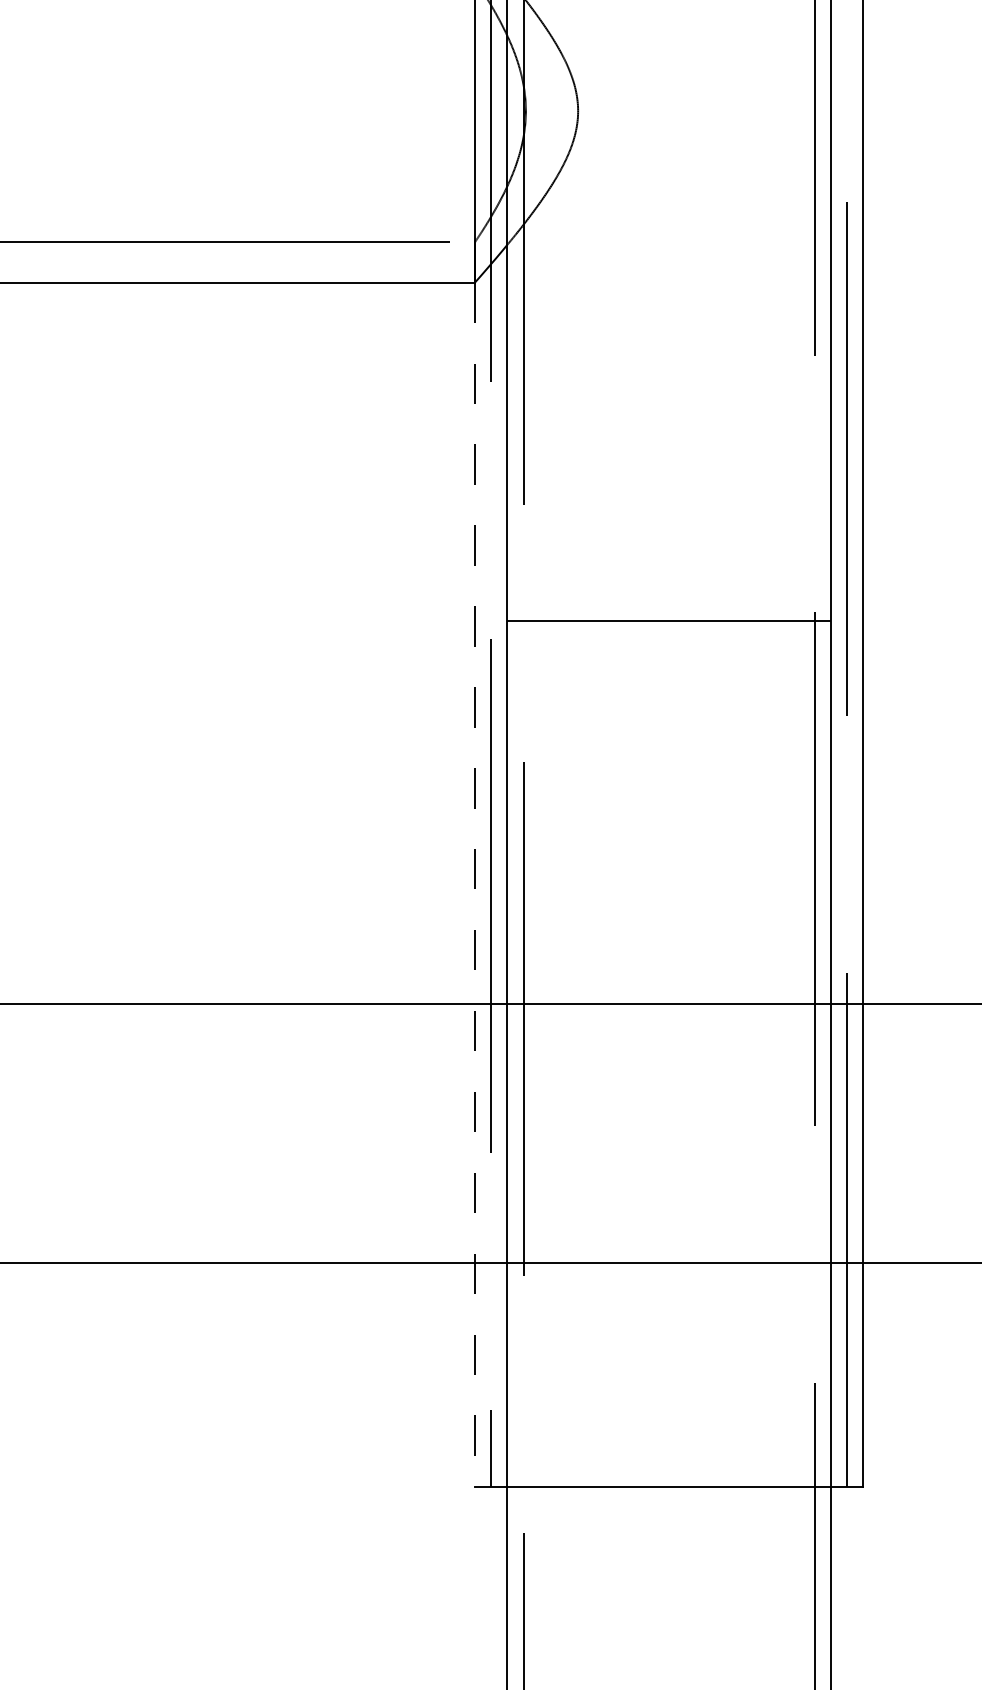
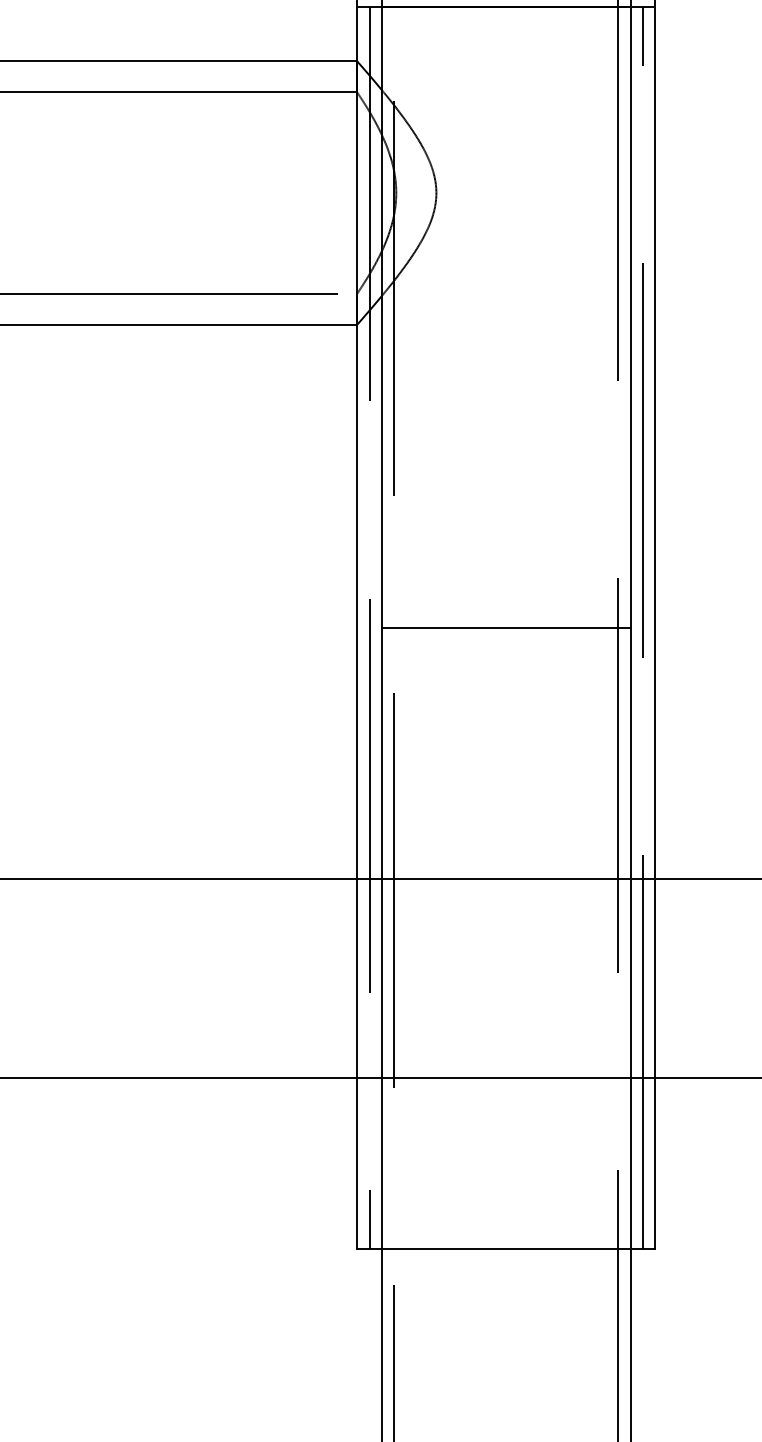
line: (669, 622) -> (506, 628), moved
line: (475, 885) -> (357, 787), dashed -> solid

